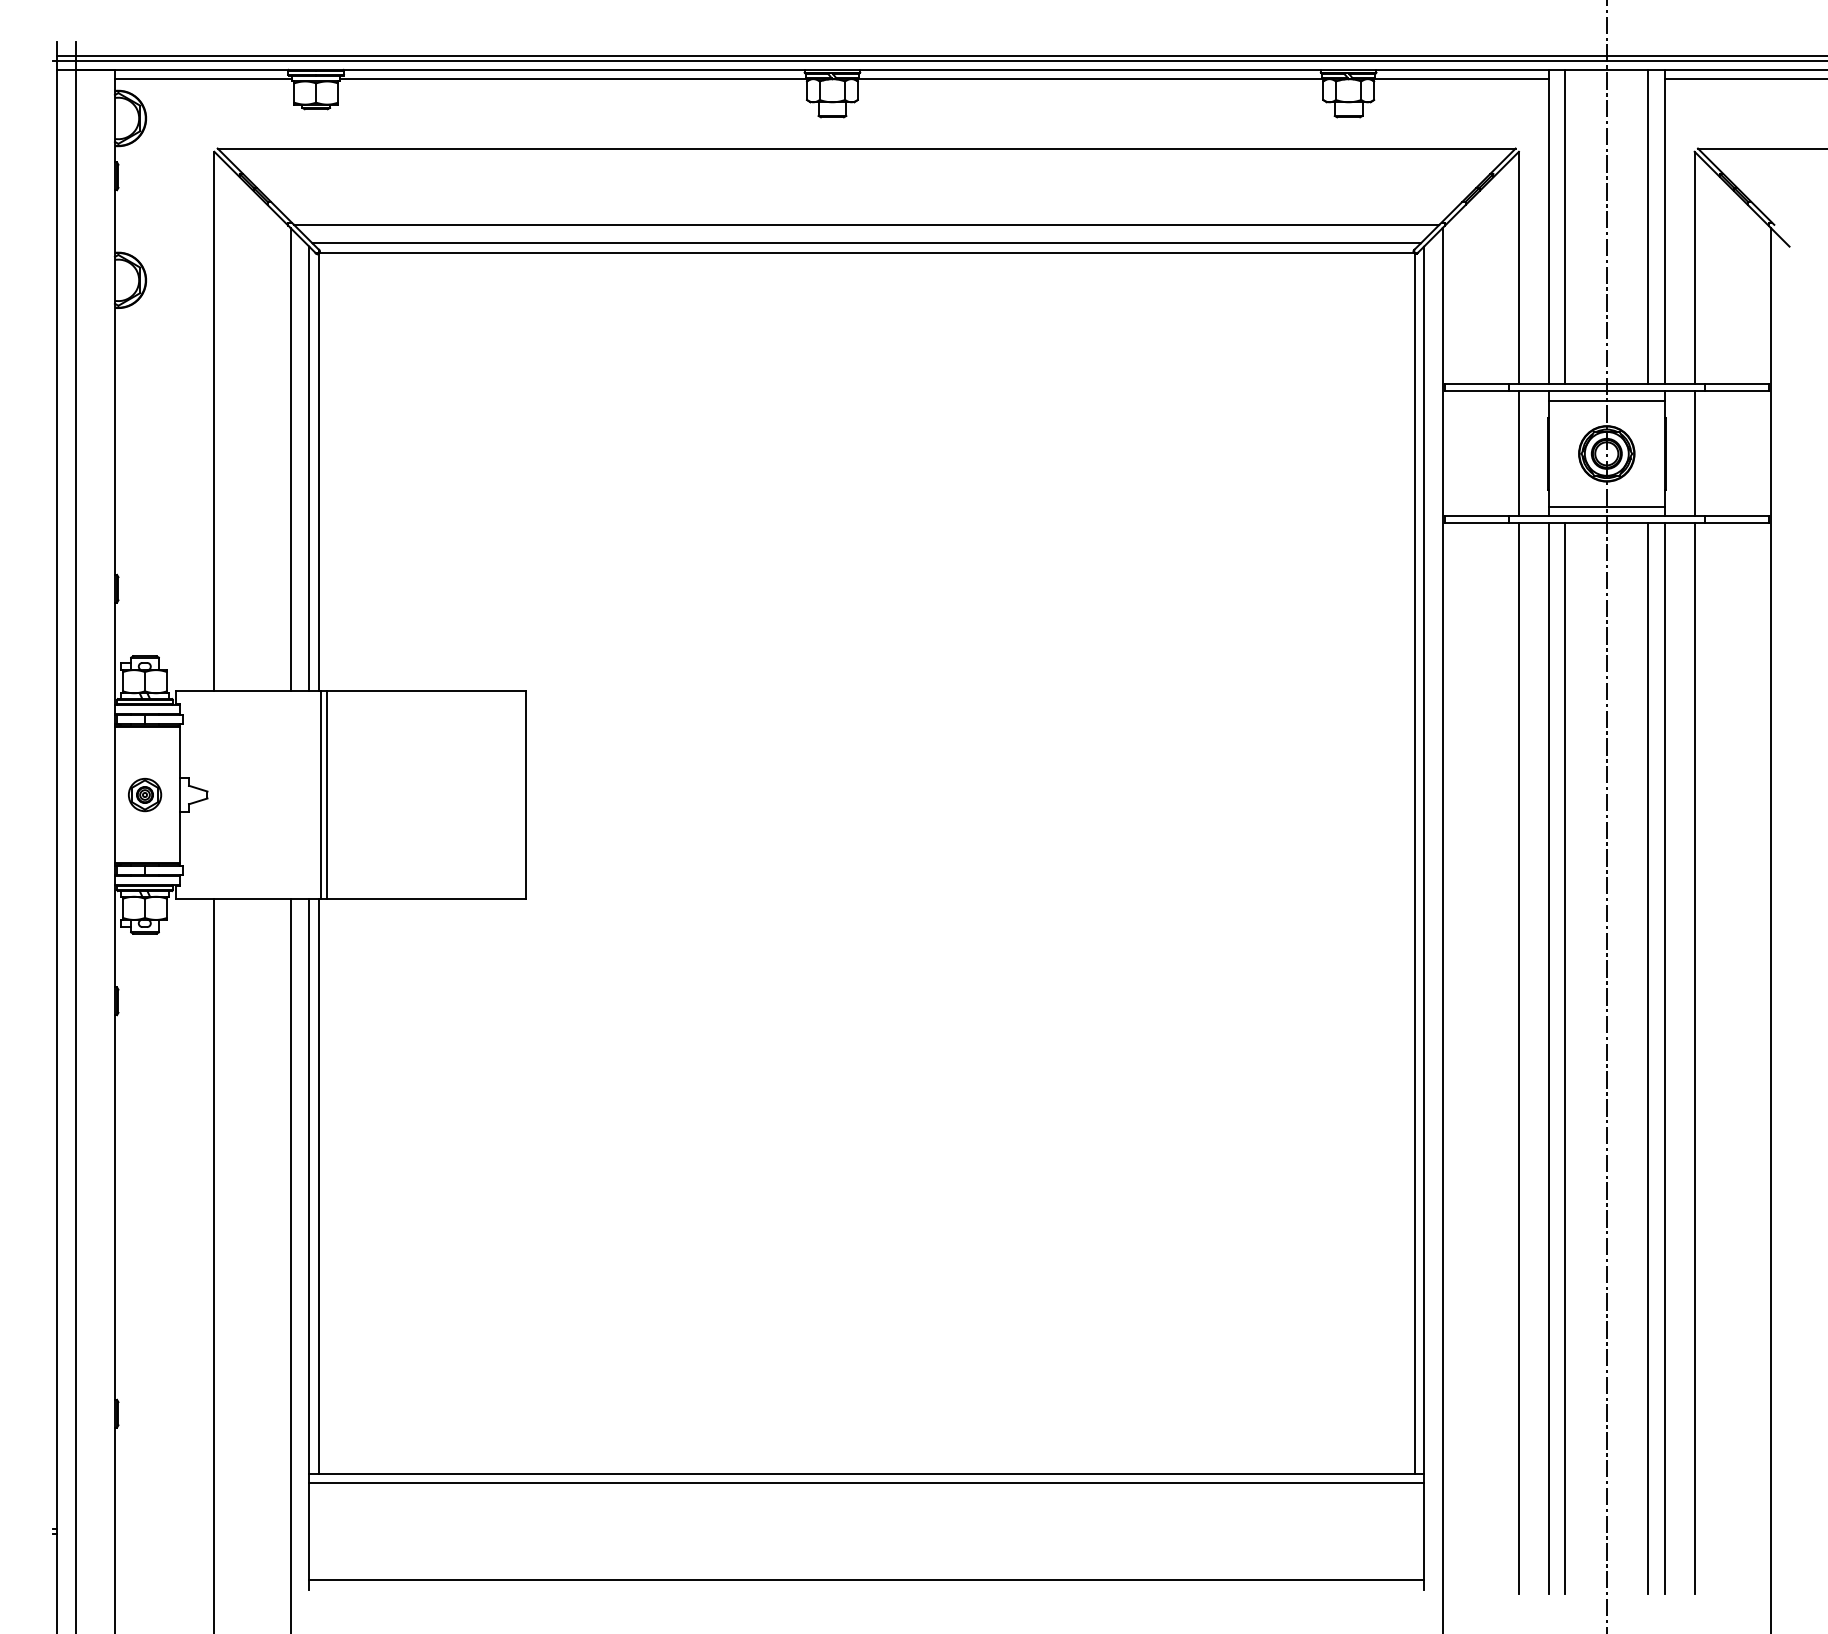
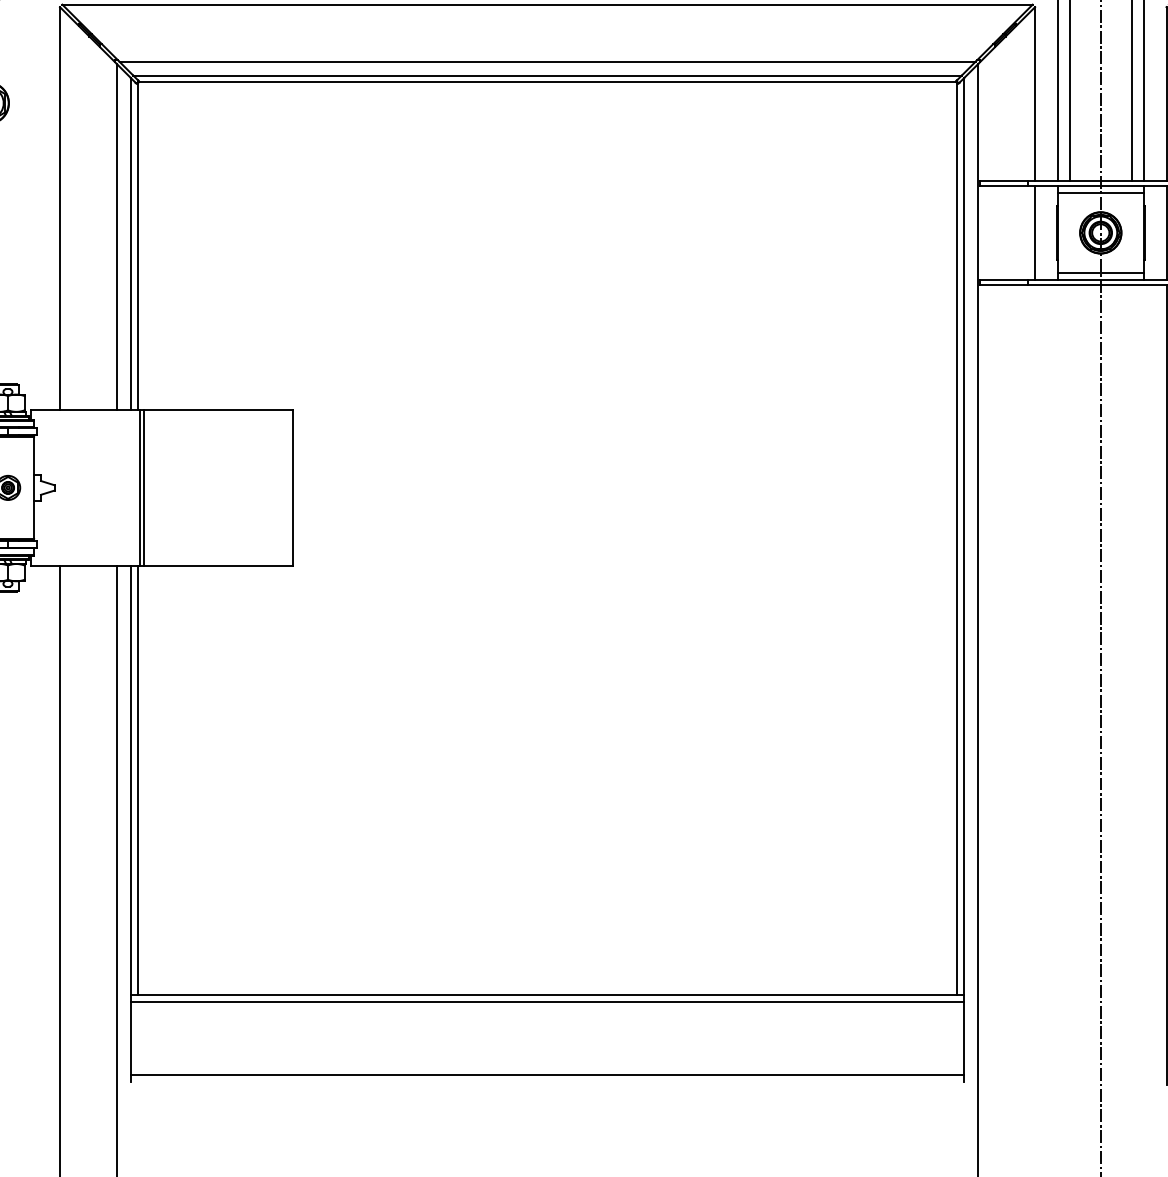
line: (1518, 1058) -> (1034, 684), removed
line: (1548, 1058) -> (1057, 684), removed
line: (1565, 1058) -> (1069, 684), removed
line: (1648, 1058) -> (1131, 684), removed
line: (1664, 1058) -> (1143, 684), removed

